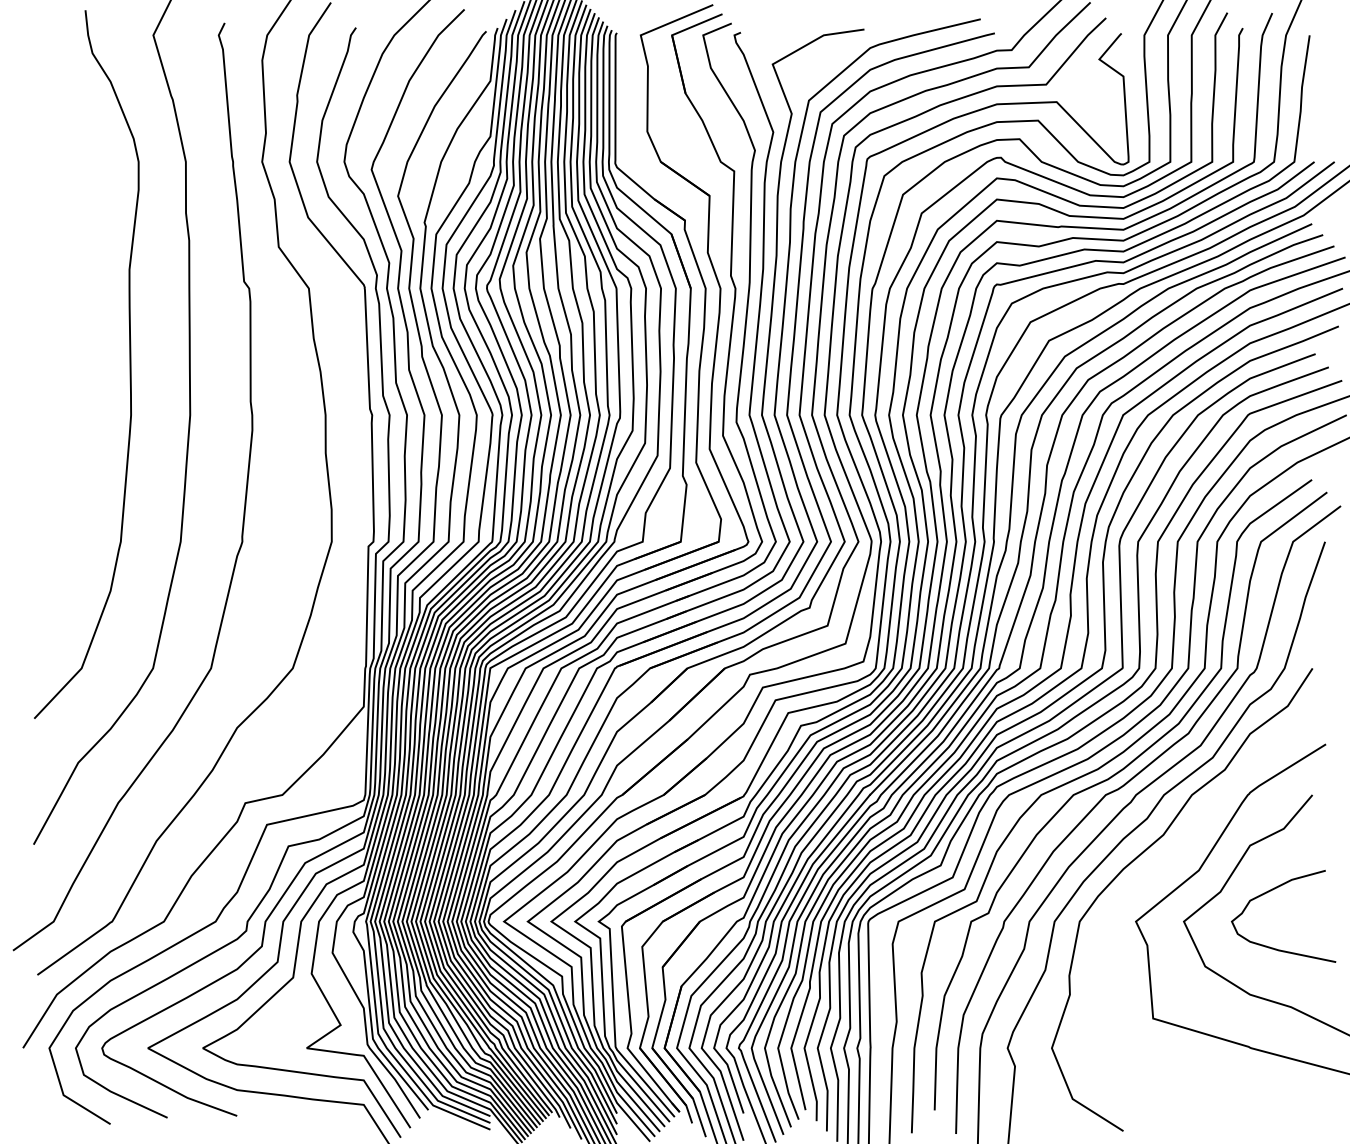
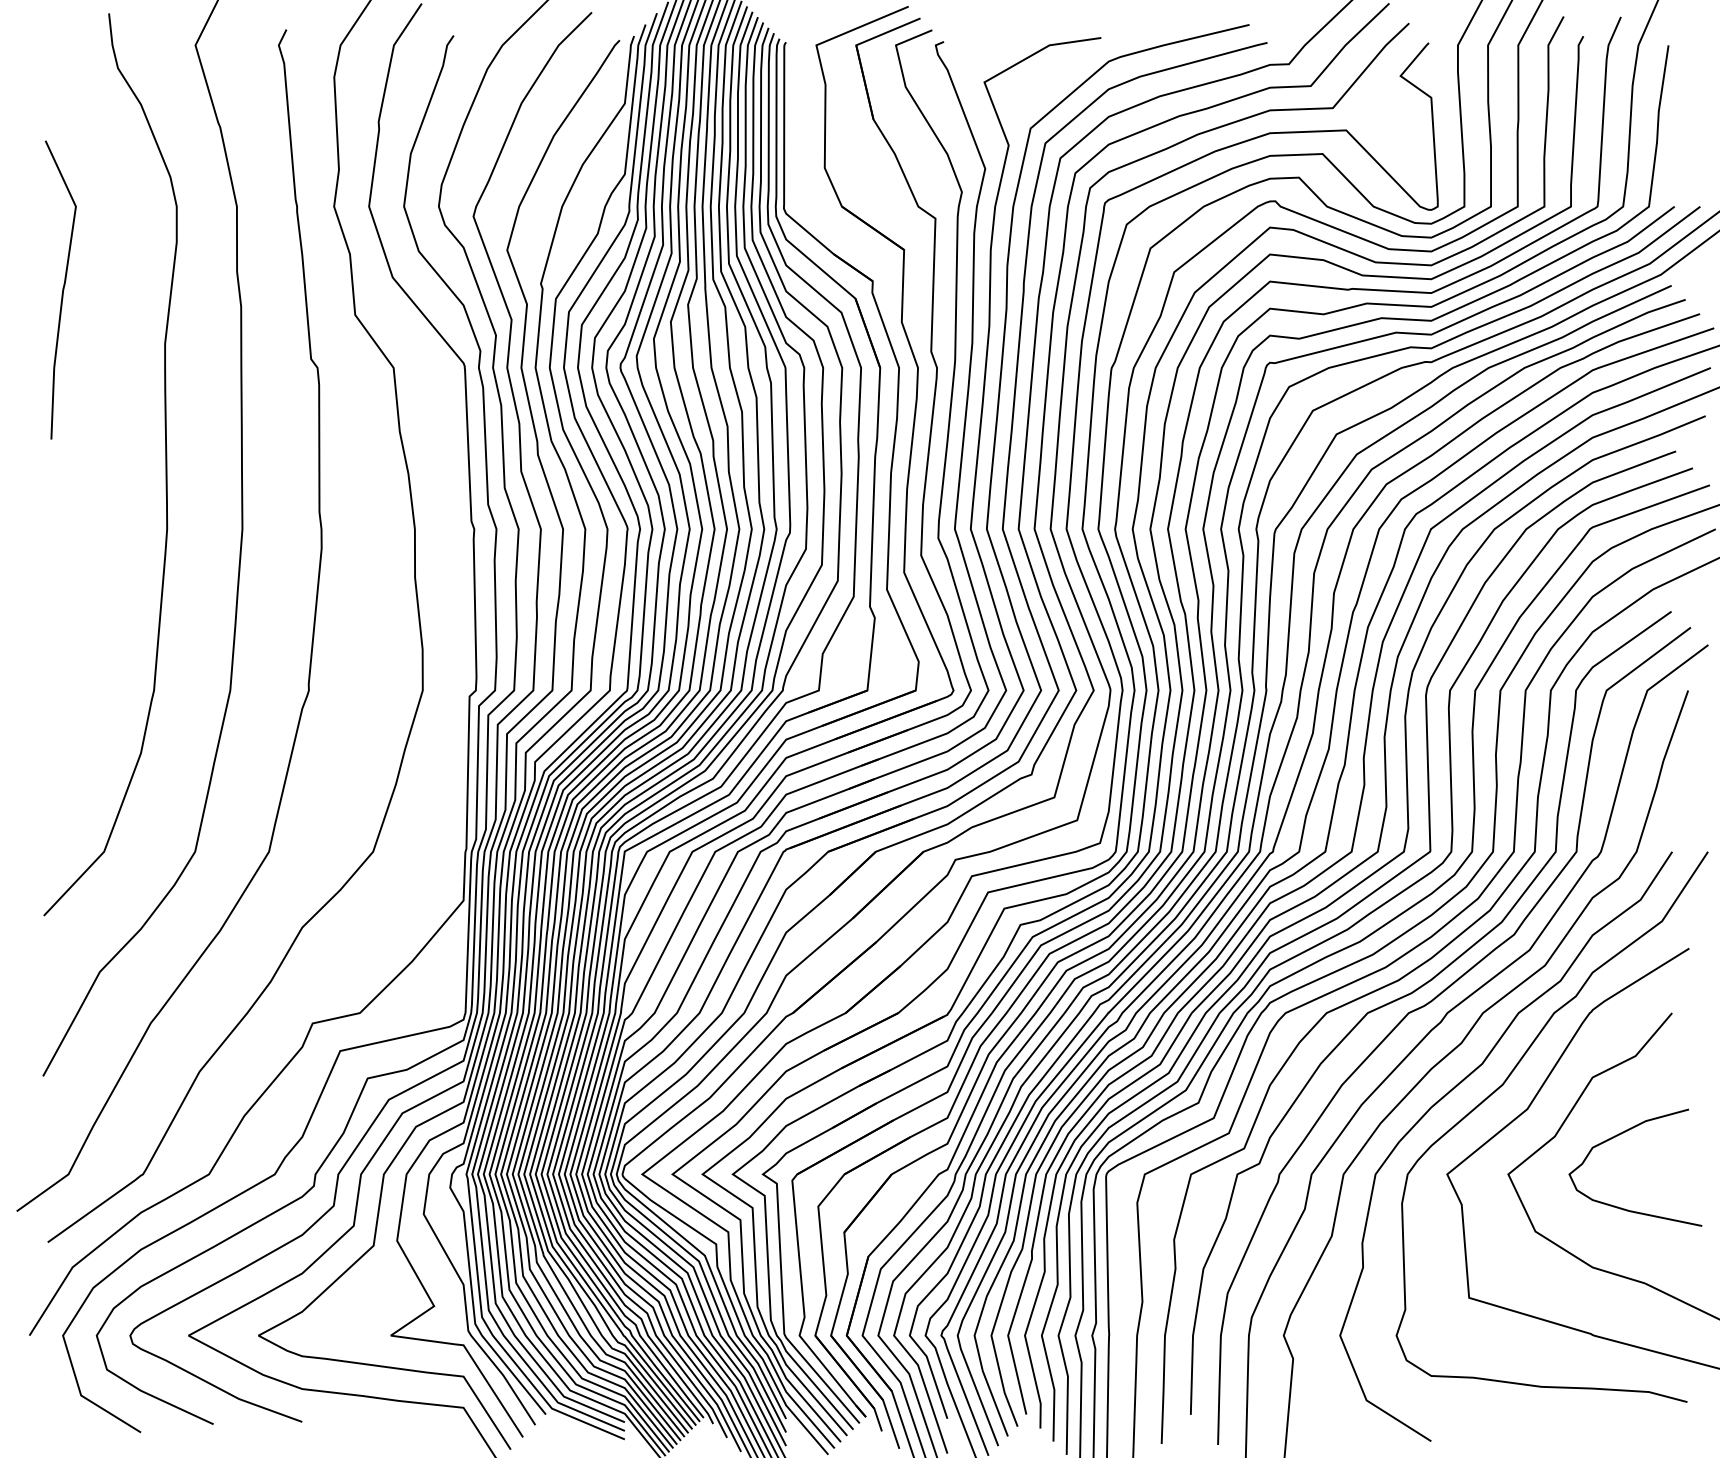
curve: (48, 226) -> (62, 289), added
curve: (1180, 851) -> (1504, 1084), added

